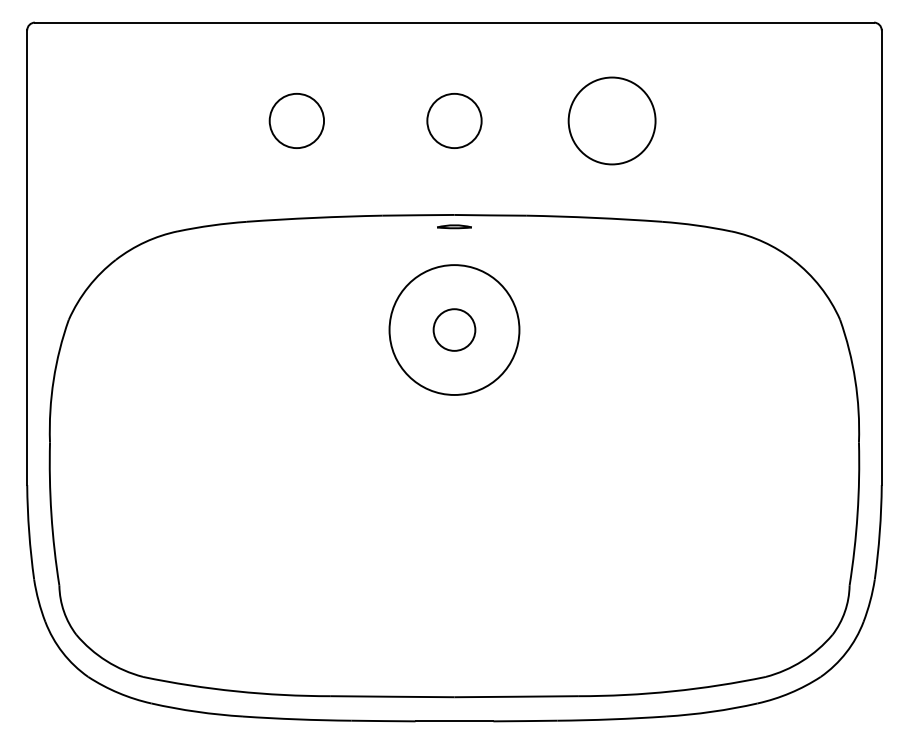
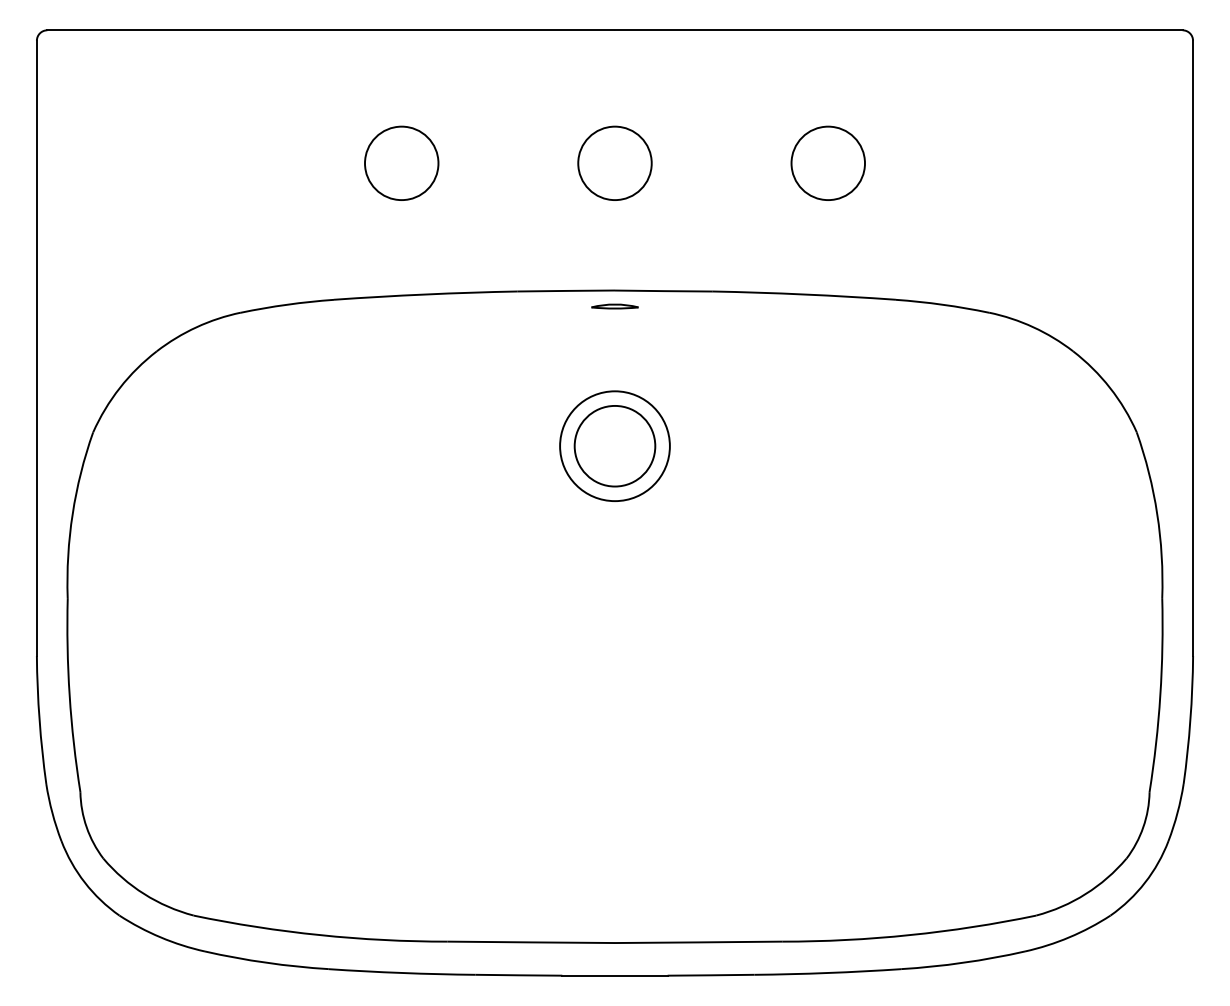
circle: (612, 121) -> (828, 163), size x0.62
circle: (454, 329) -> (614, 445), size x1.43
circle: (454, 330) -> (614, 446), size x0.62

